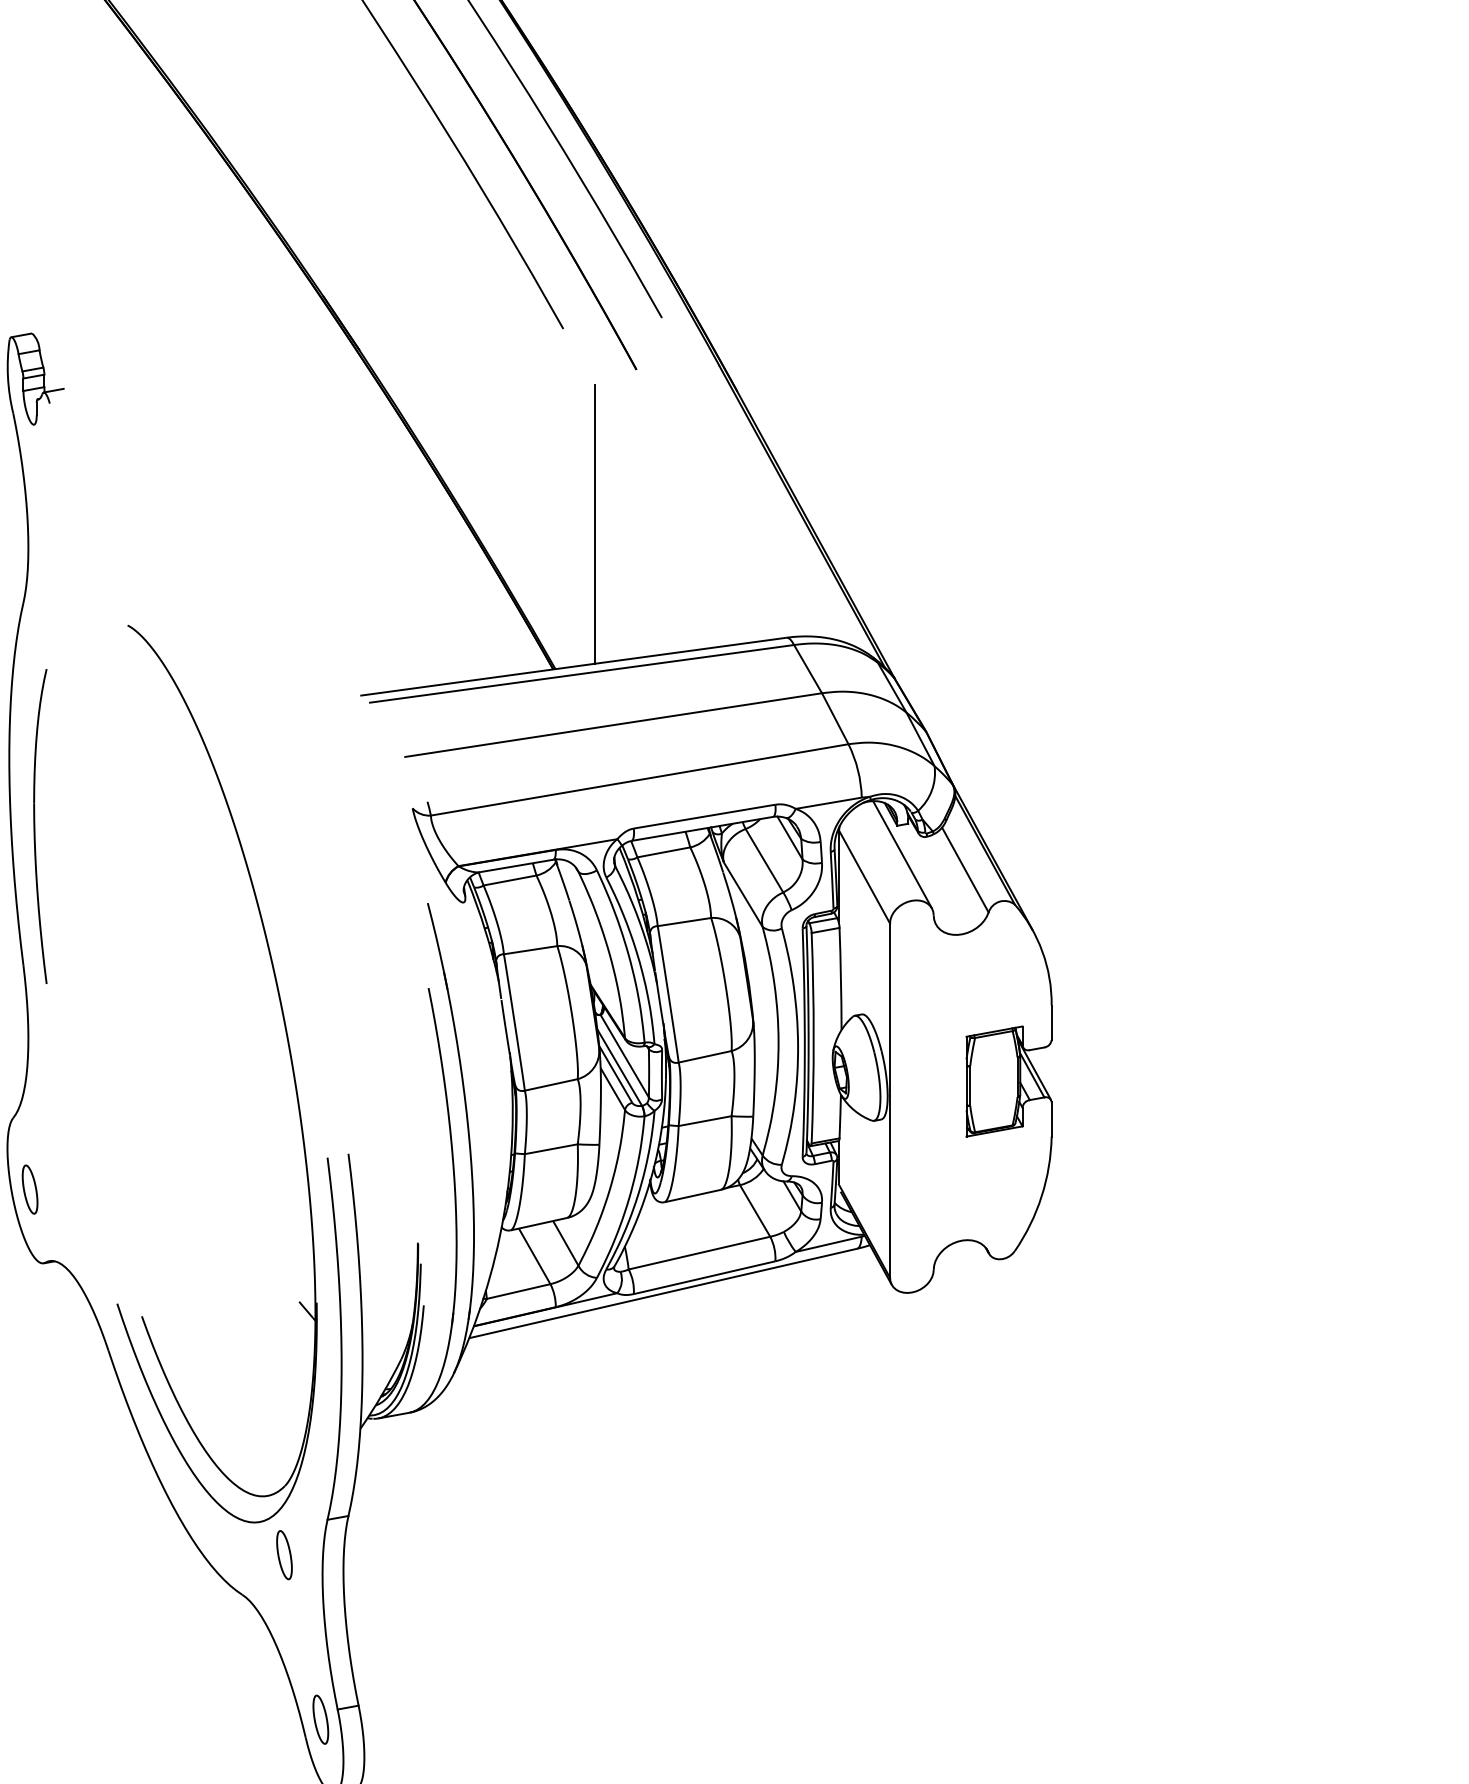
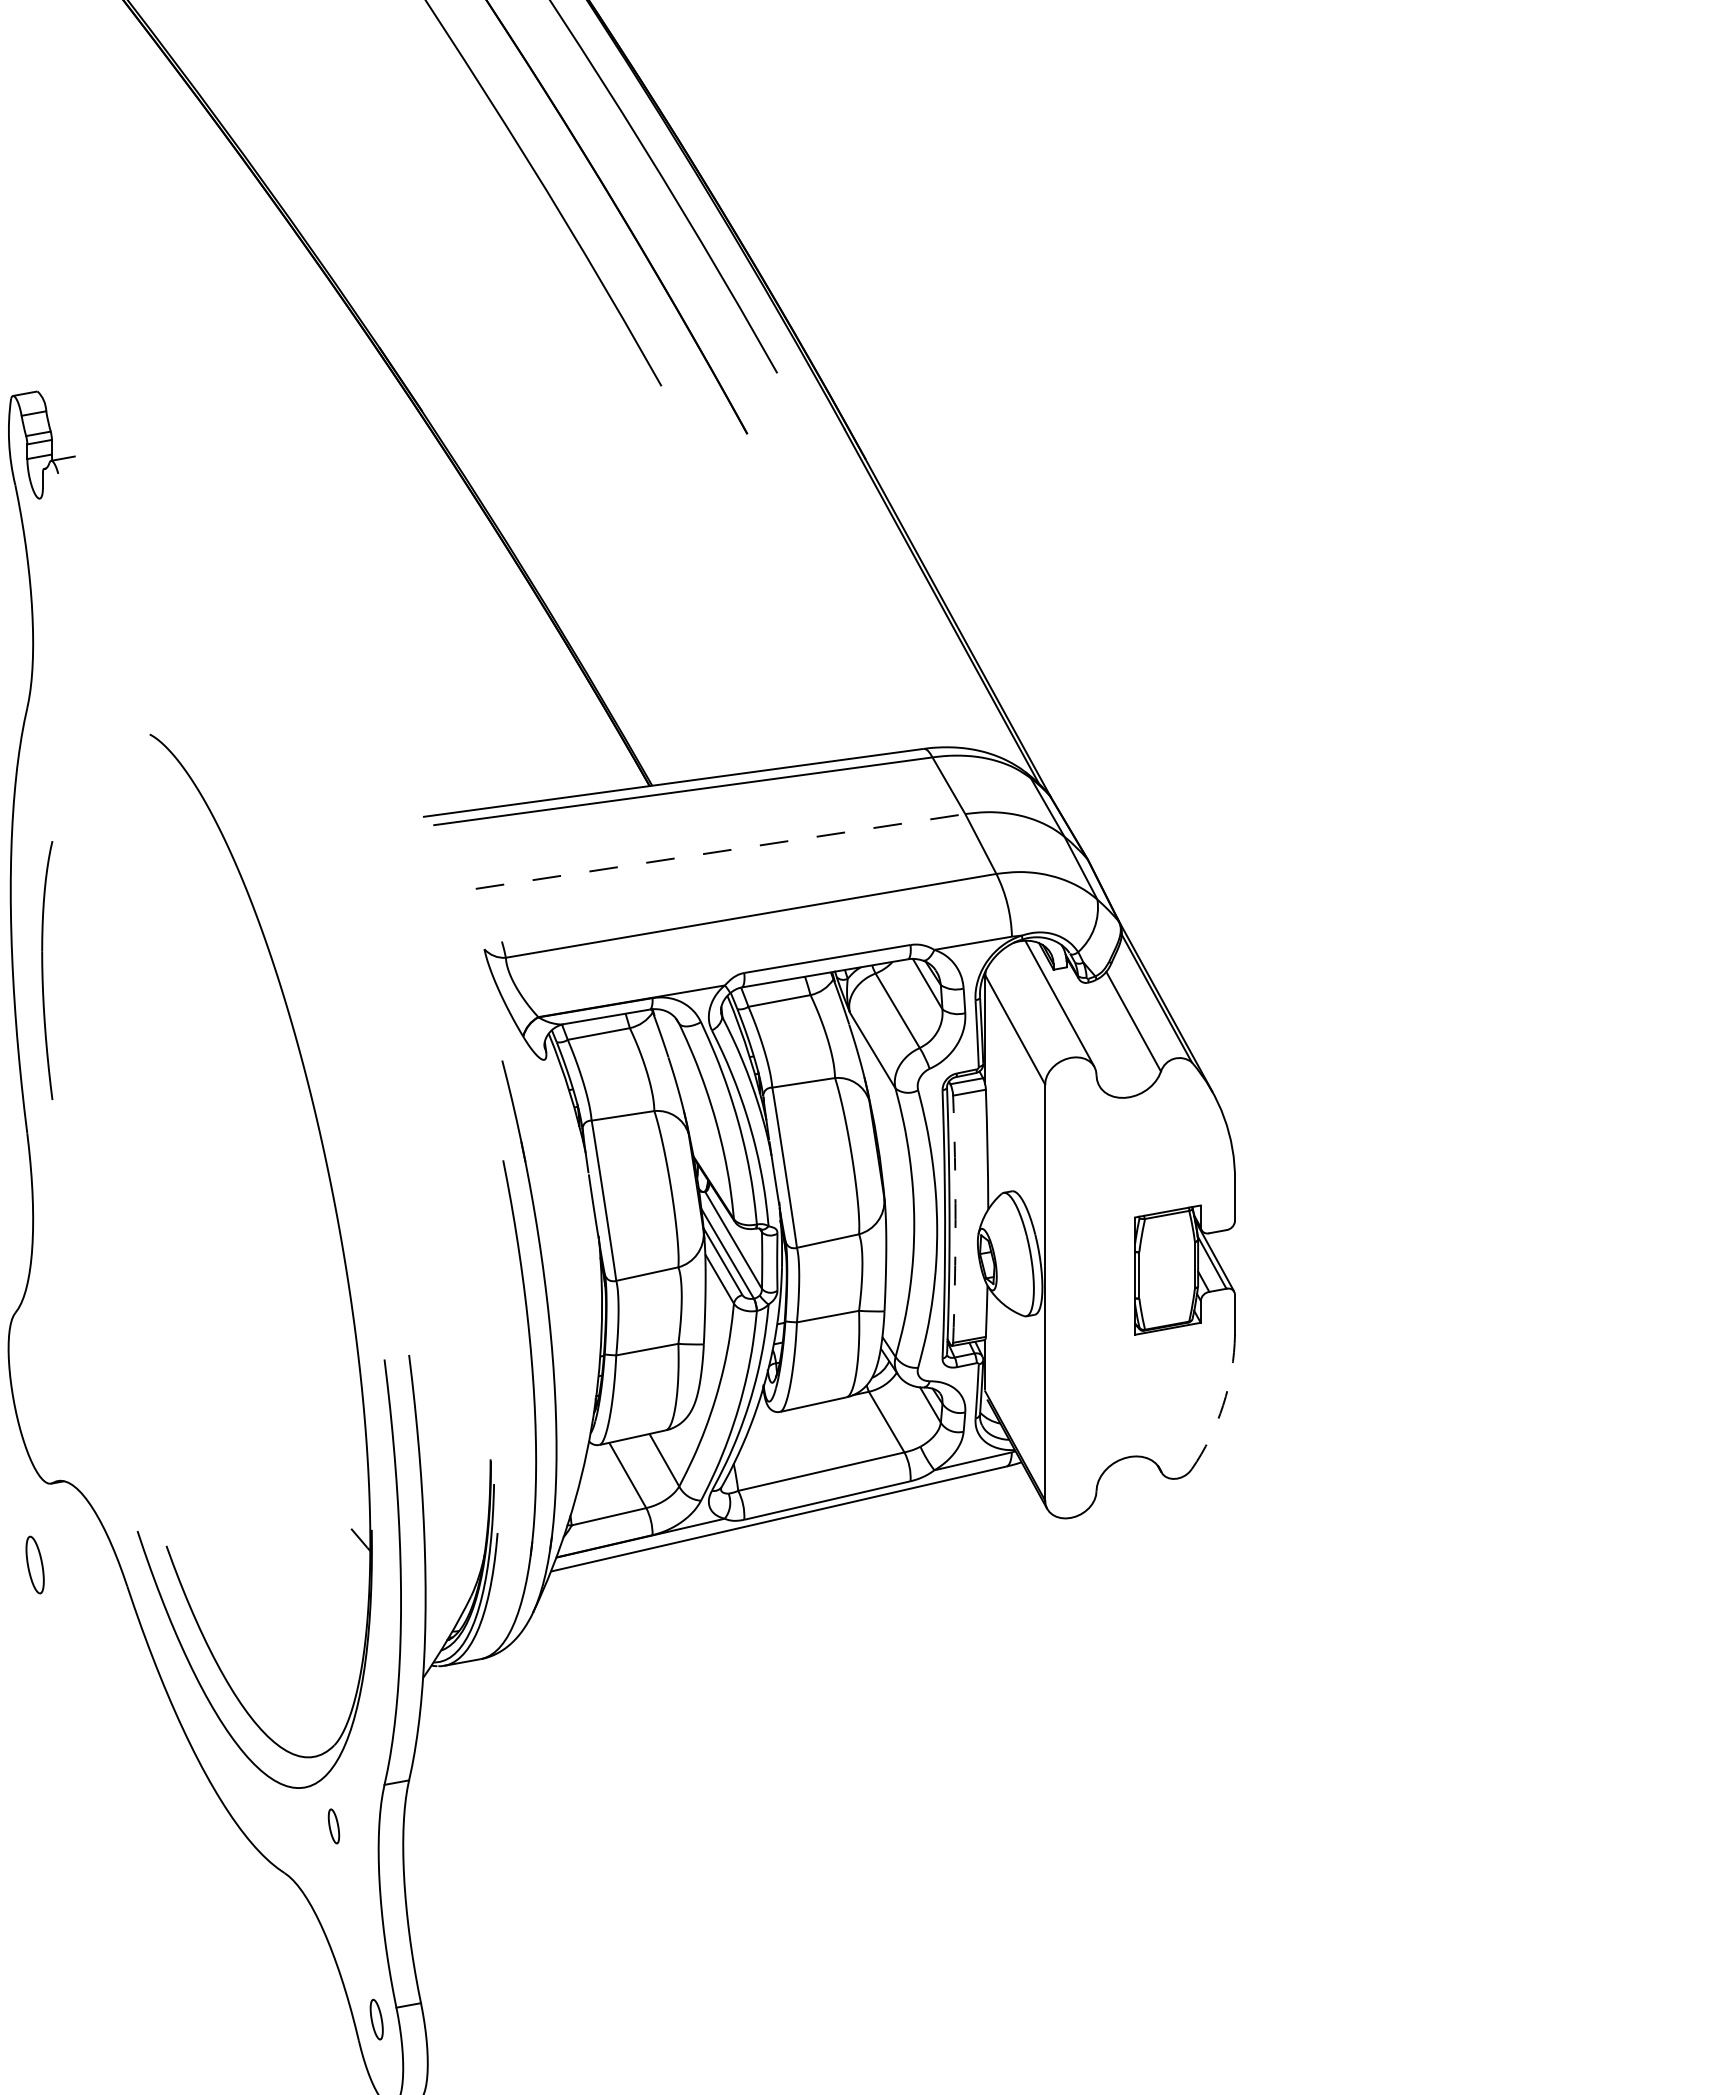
line: (594, 524) -> (698, 615), removed
line: (613, 725) -> (720, 851), solid -> dashed
part: (40, 826) -> (47, 970), size x0.7
arc: (813, 1038) -> (955, 1219), solid -> dashed
part: (29, 1189) -> (34, 1564), moved
arc: (1041, 1196) -> (1223, 1405), solid -> dashed
part: (284, 1555) -> (333, 1826), size x0.6
part: (320, 1719) -> (376, 2019), size x0.7

